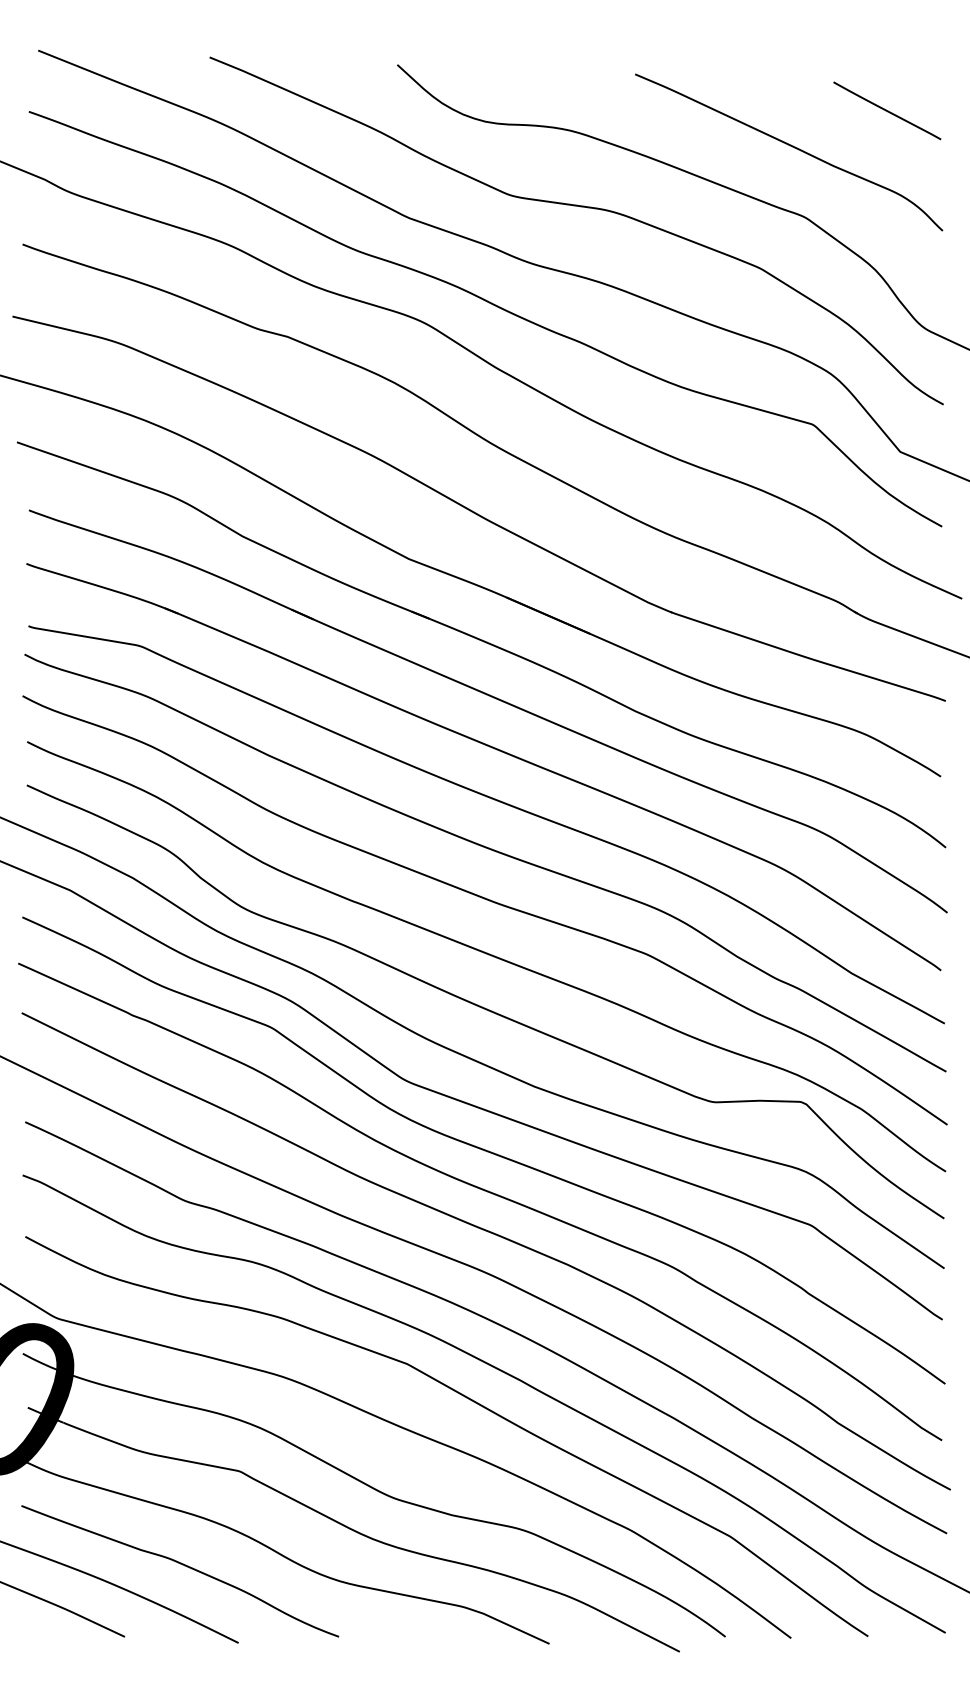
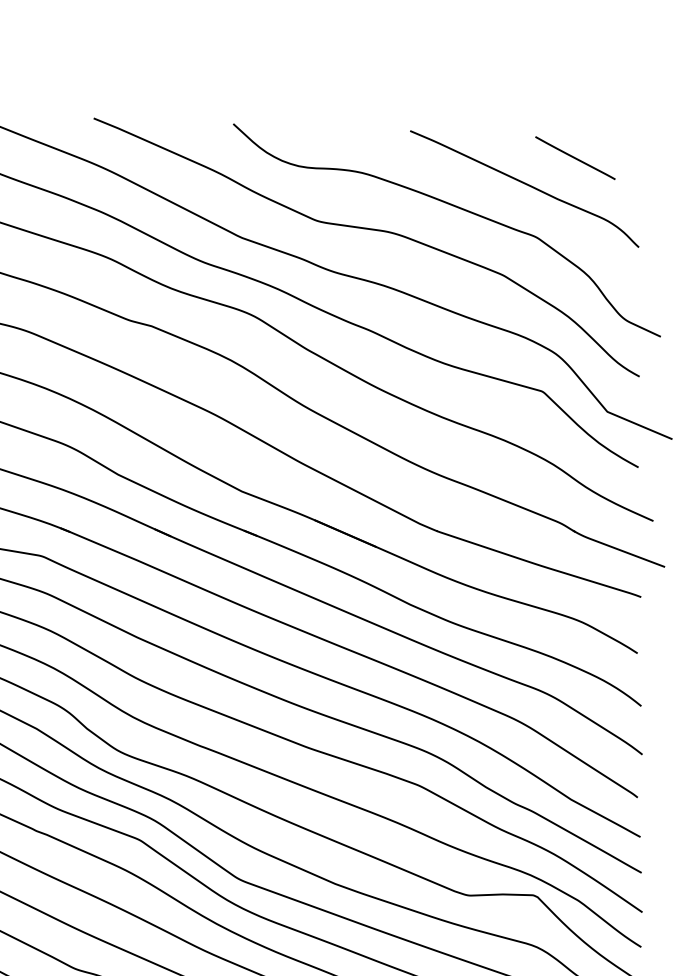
line: (887, 110) -> (575, 157), moved

